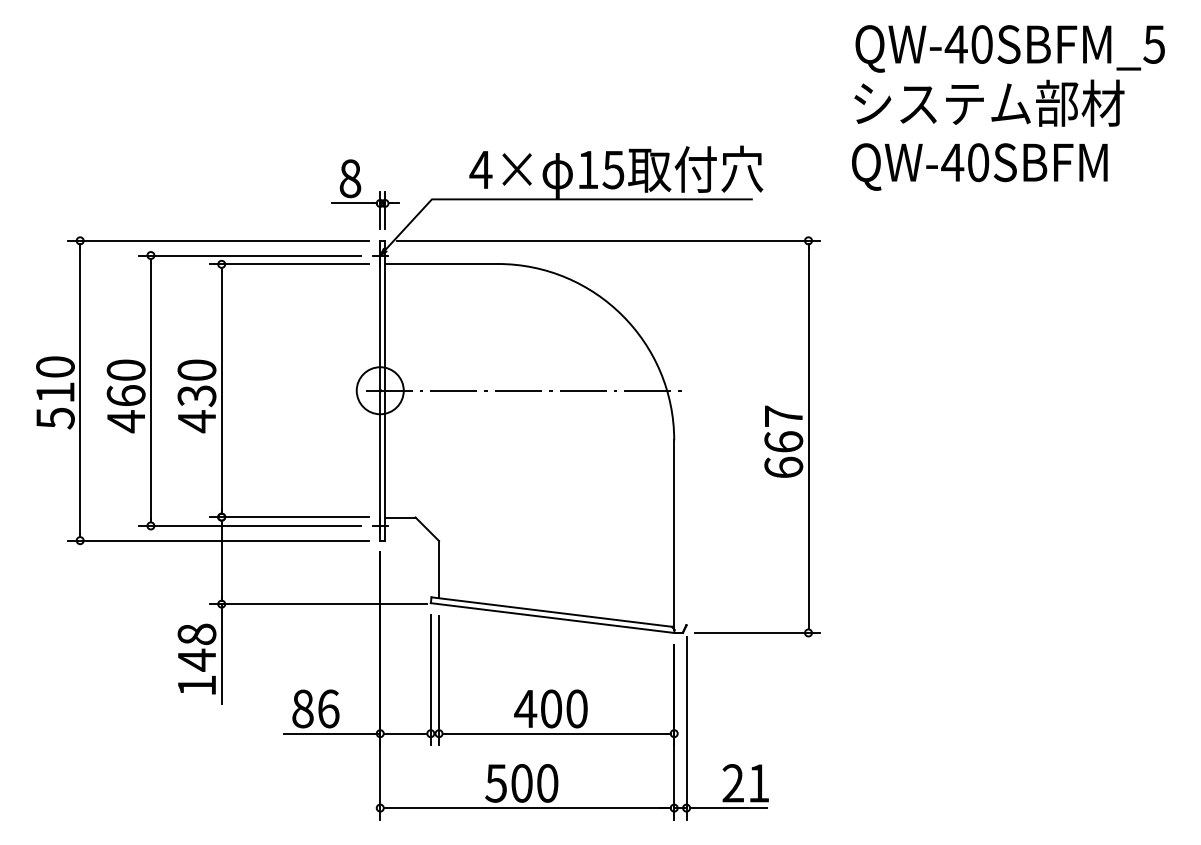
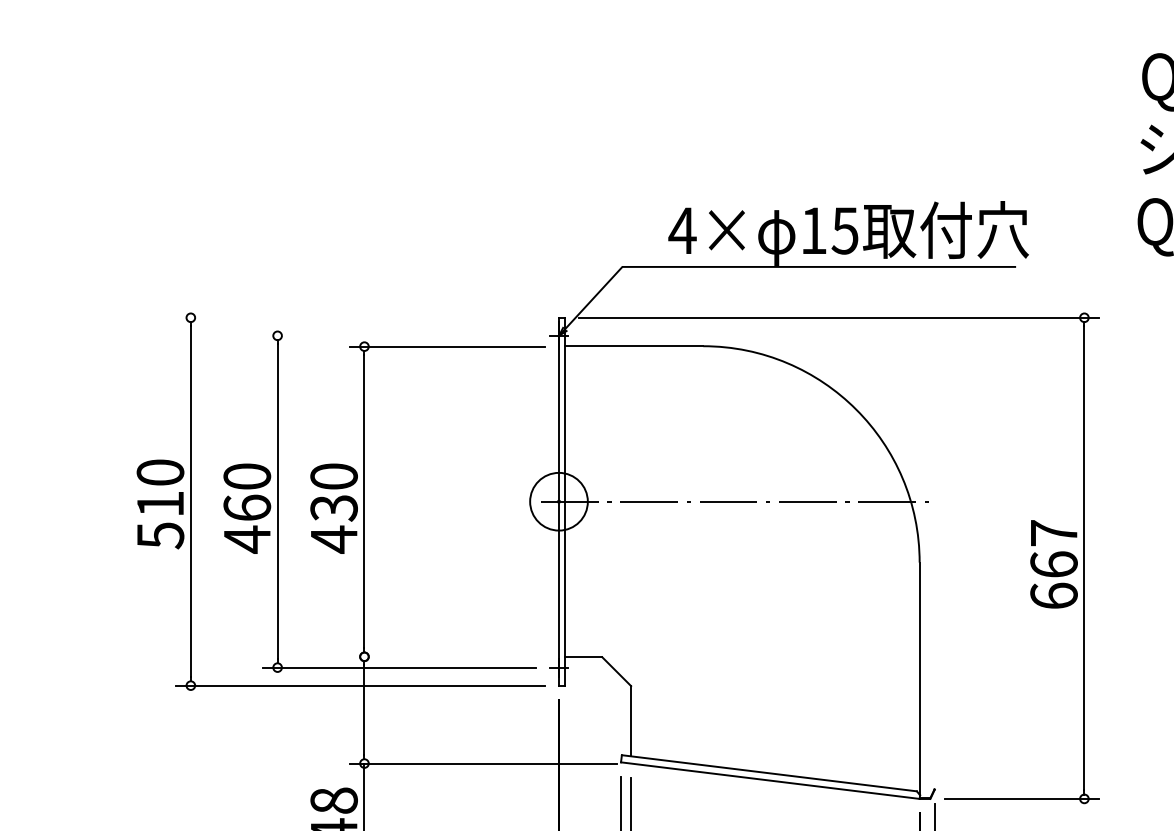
part: (365, 194) -> (540, 260), removed
line: (218, 240) -> (360, 317), removed
line: (250, 255) -> (399, 335), removed
line: (288, 517) -> (446, 657), removed

